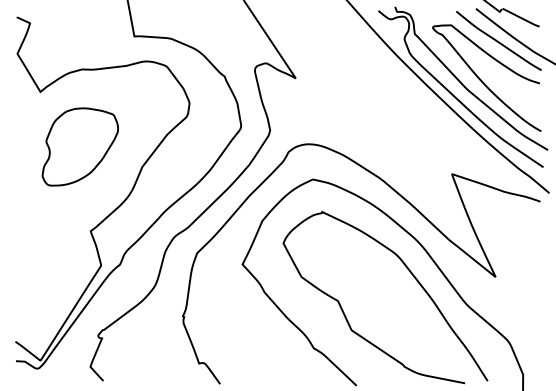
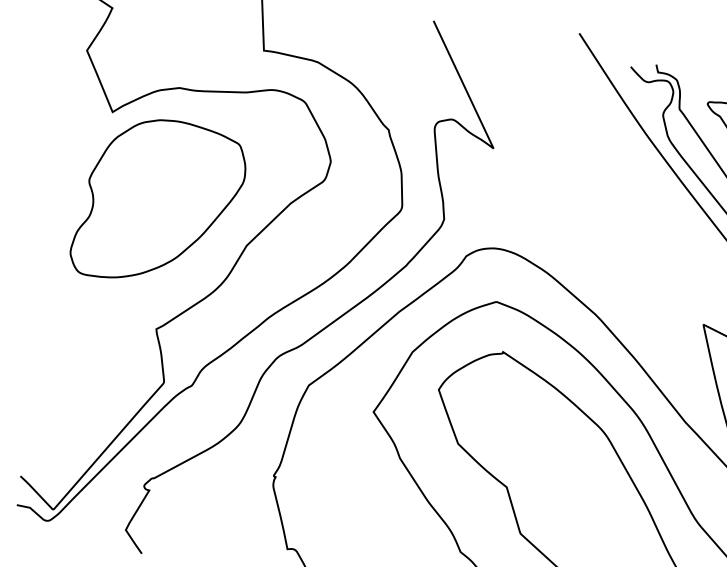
part: (80, 146) -> (159, 201), size x1.43

